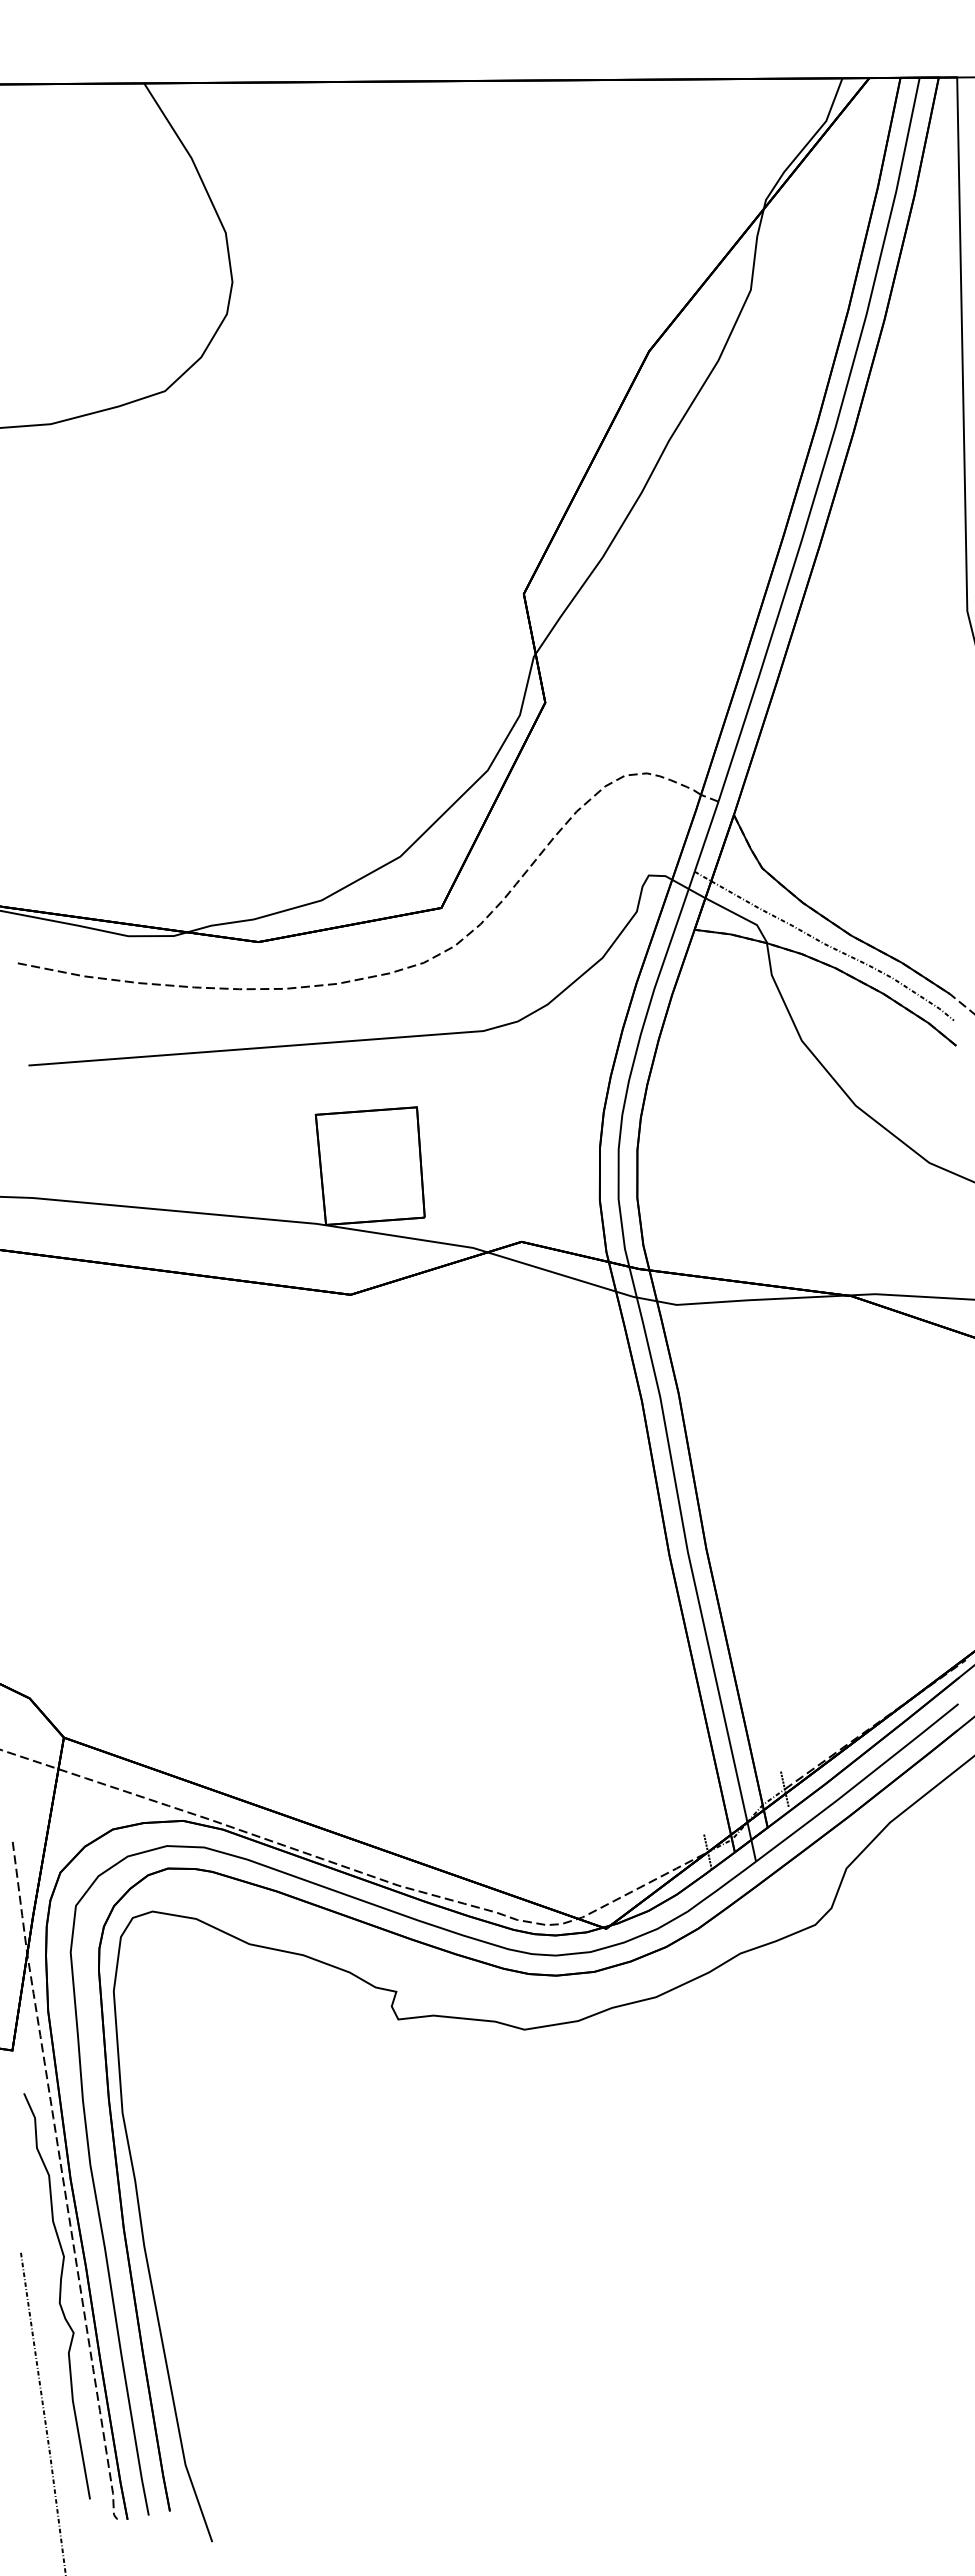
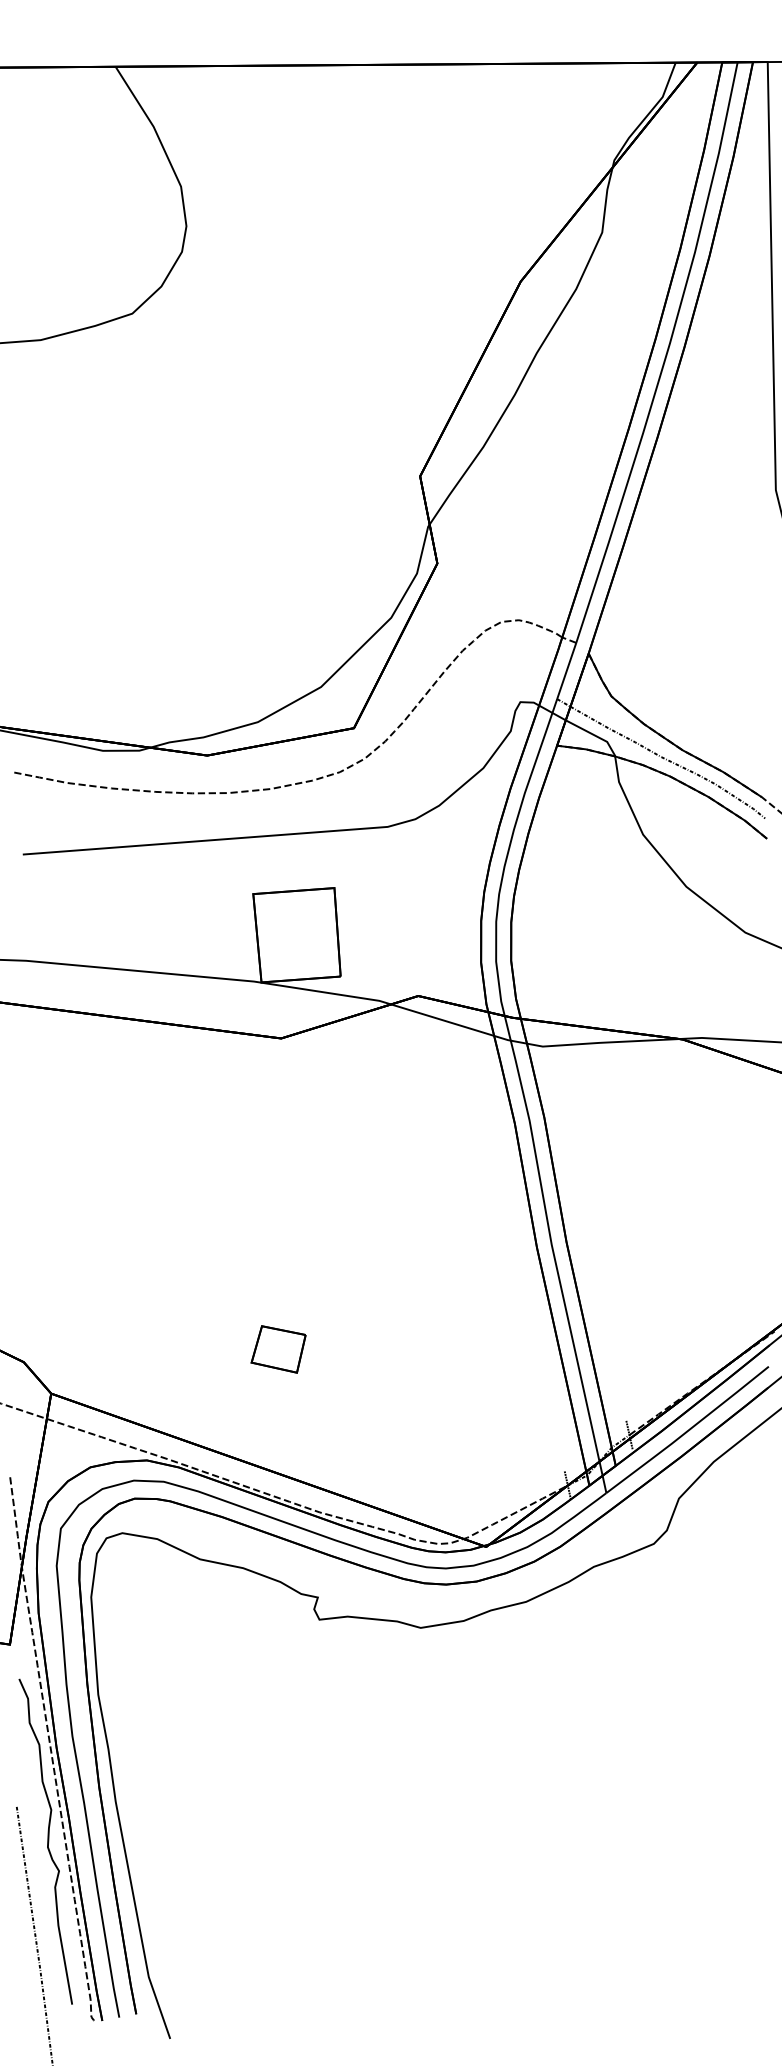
part: (346, 1682) -> (277, 1349), added

